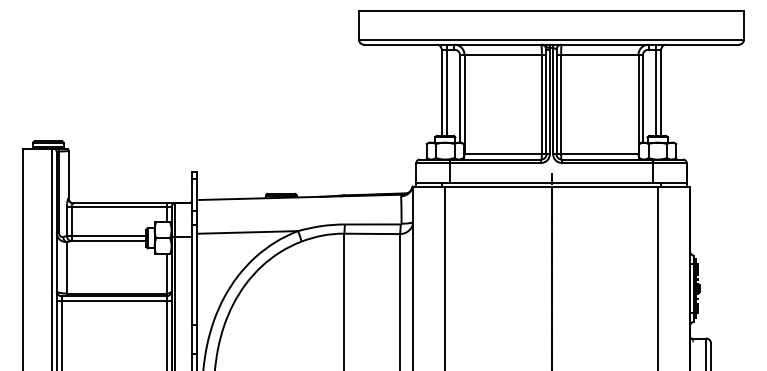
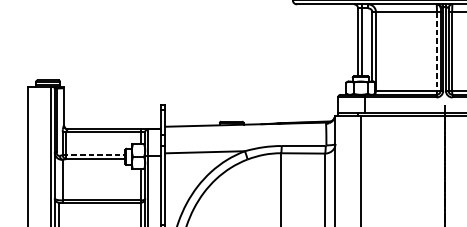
line: (541, 104) -> (436, 51), solid -> dashed
line: (106, 236) -> (93, 155), solid -> dashed
line: (113, 301) -> (99, 206), removed

